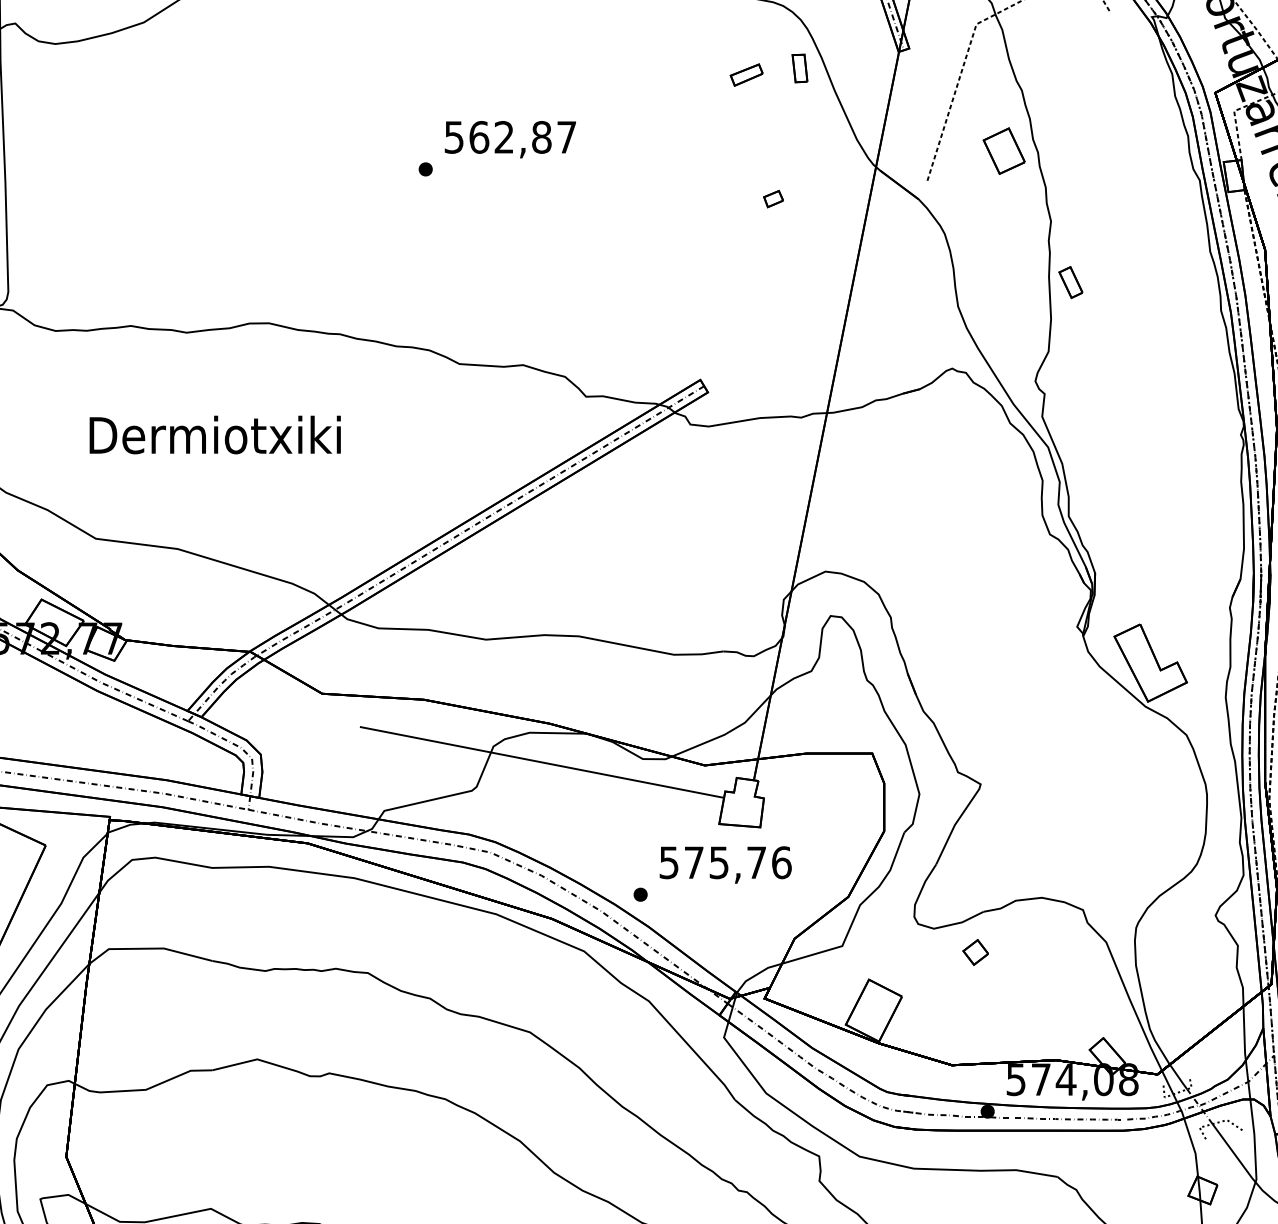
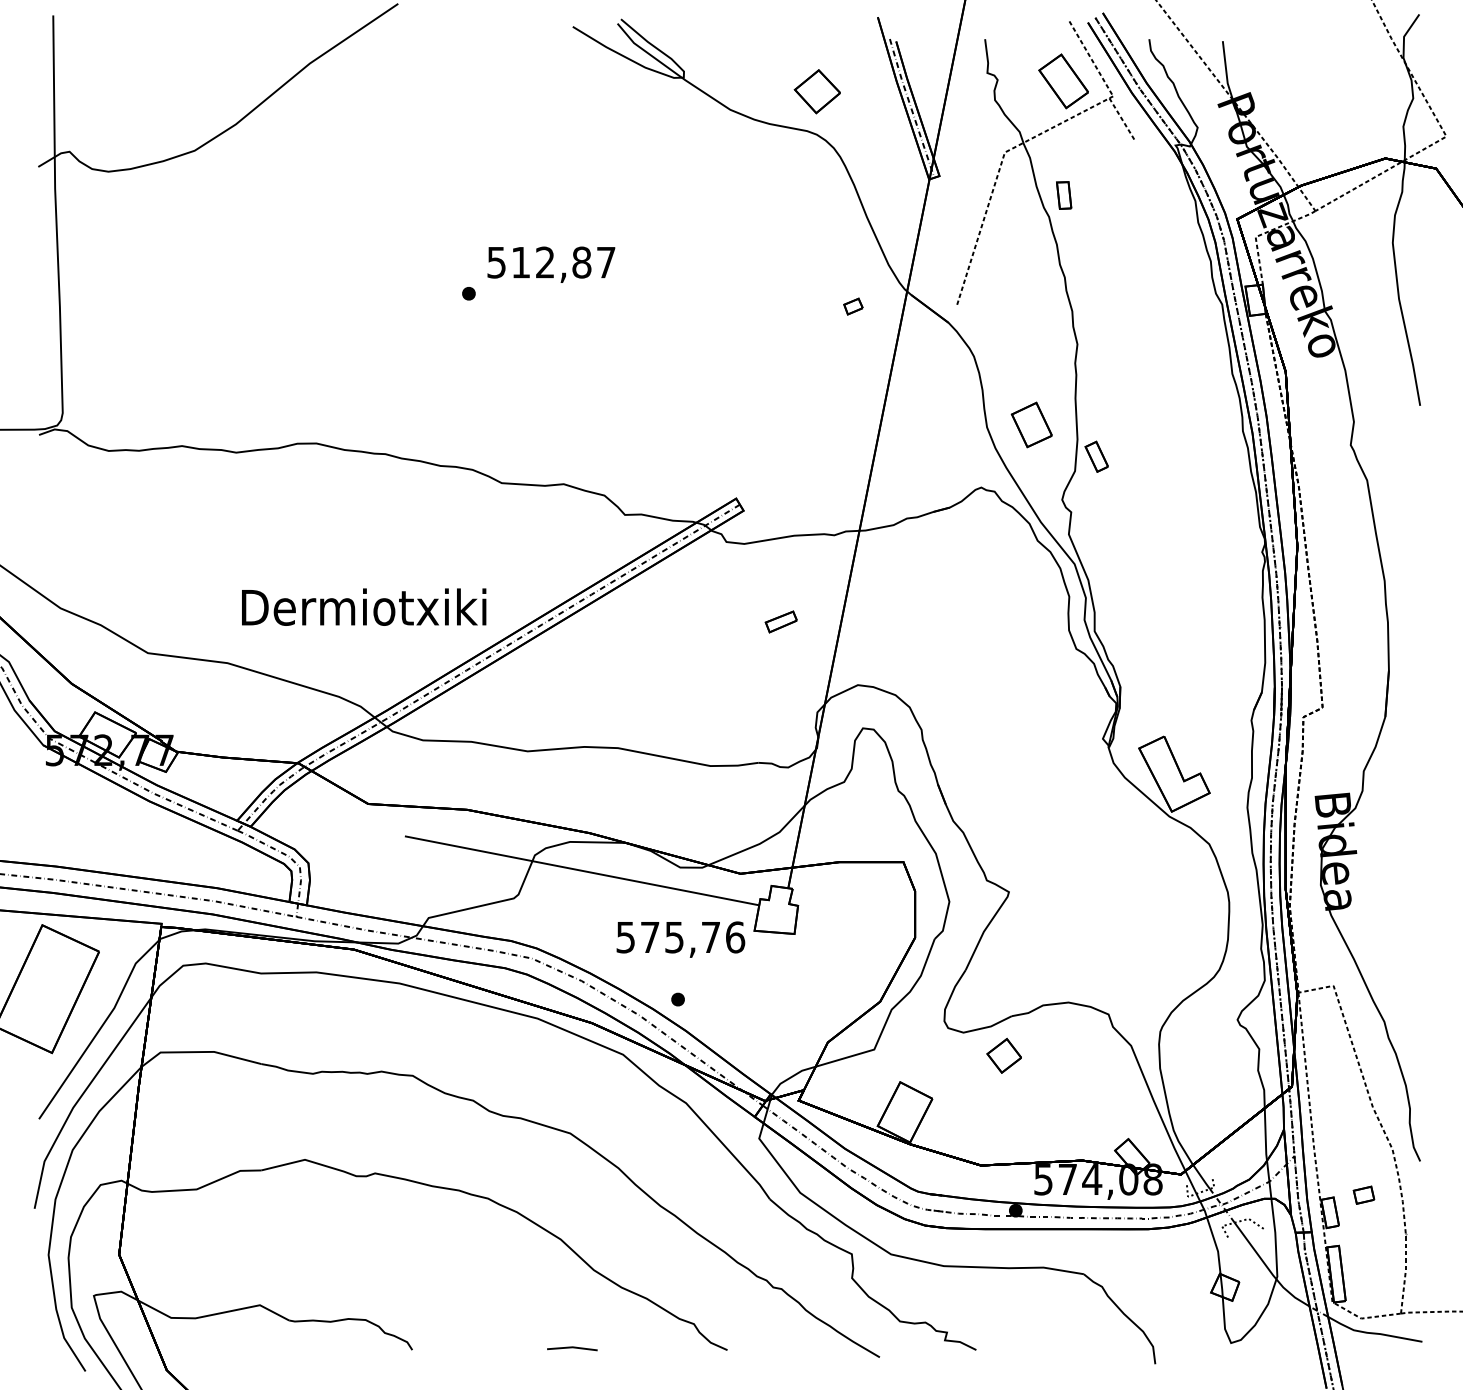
part: (800, 68) -> (1064, 195), moved
part: (745, 74) -> (780, 621), moved
text: (478, 137) -> (520, 262), 562,87 -> 512,87
part: (1003, 150) -> (1031, 424), moved
part: (773, 198) -> (853, 306), moved
part: (1070, 282) -> (1096, 456), moved
text: (215, 434) -> (364, 606), moved
text: (725, 864) -> (680, 939), moved
part: (975, 952) -> (1003, 1055), size x1.4

